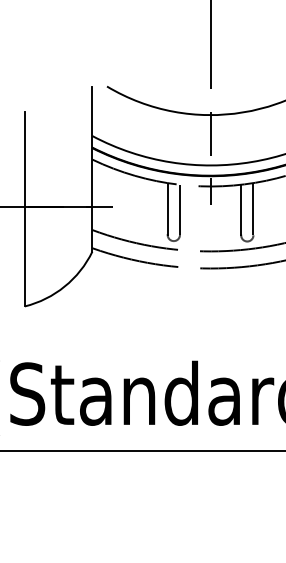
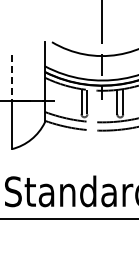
line: (25, 161) -> (12, 78), solid -> dashed

